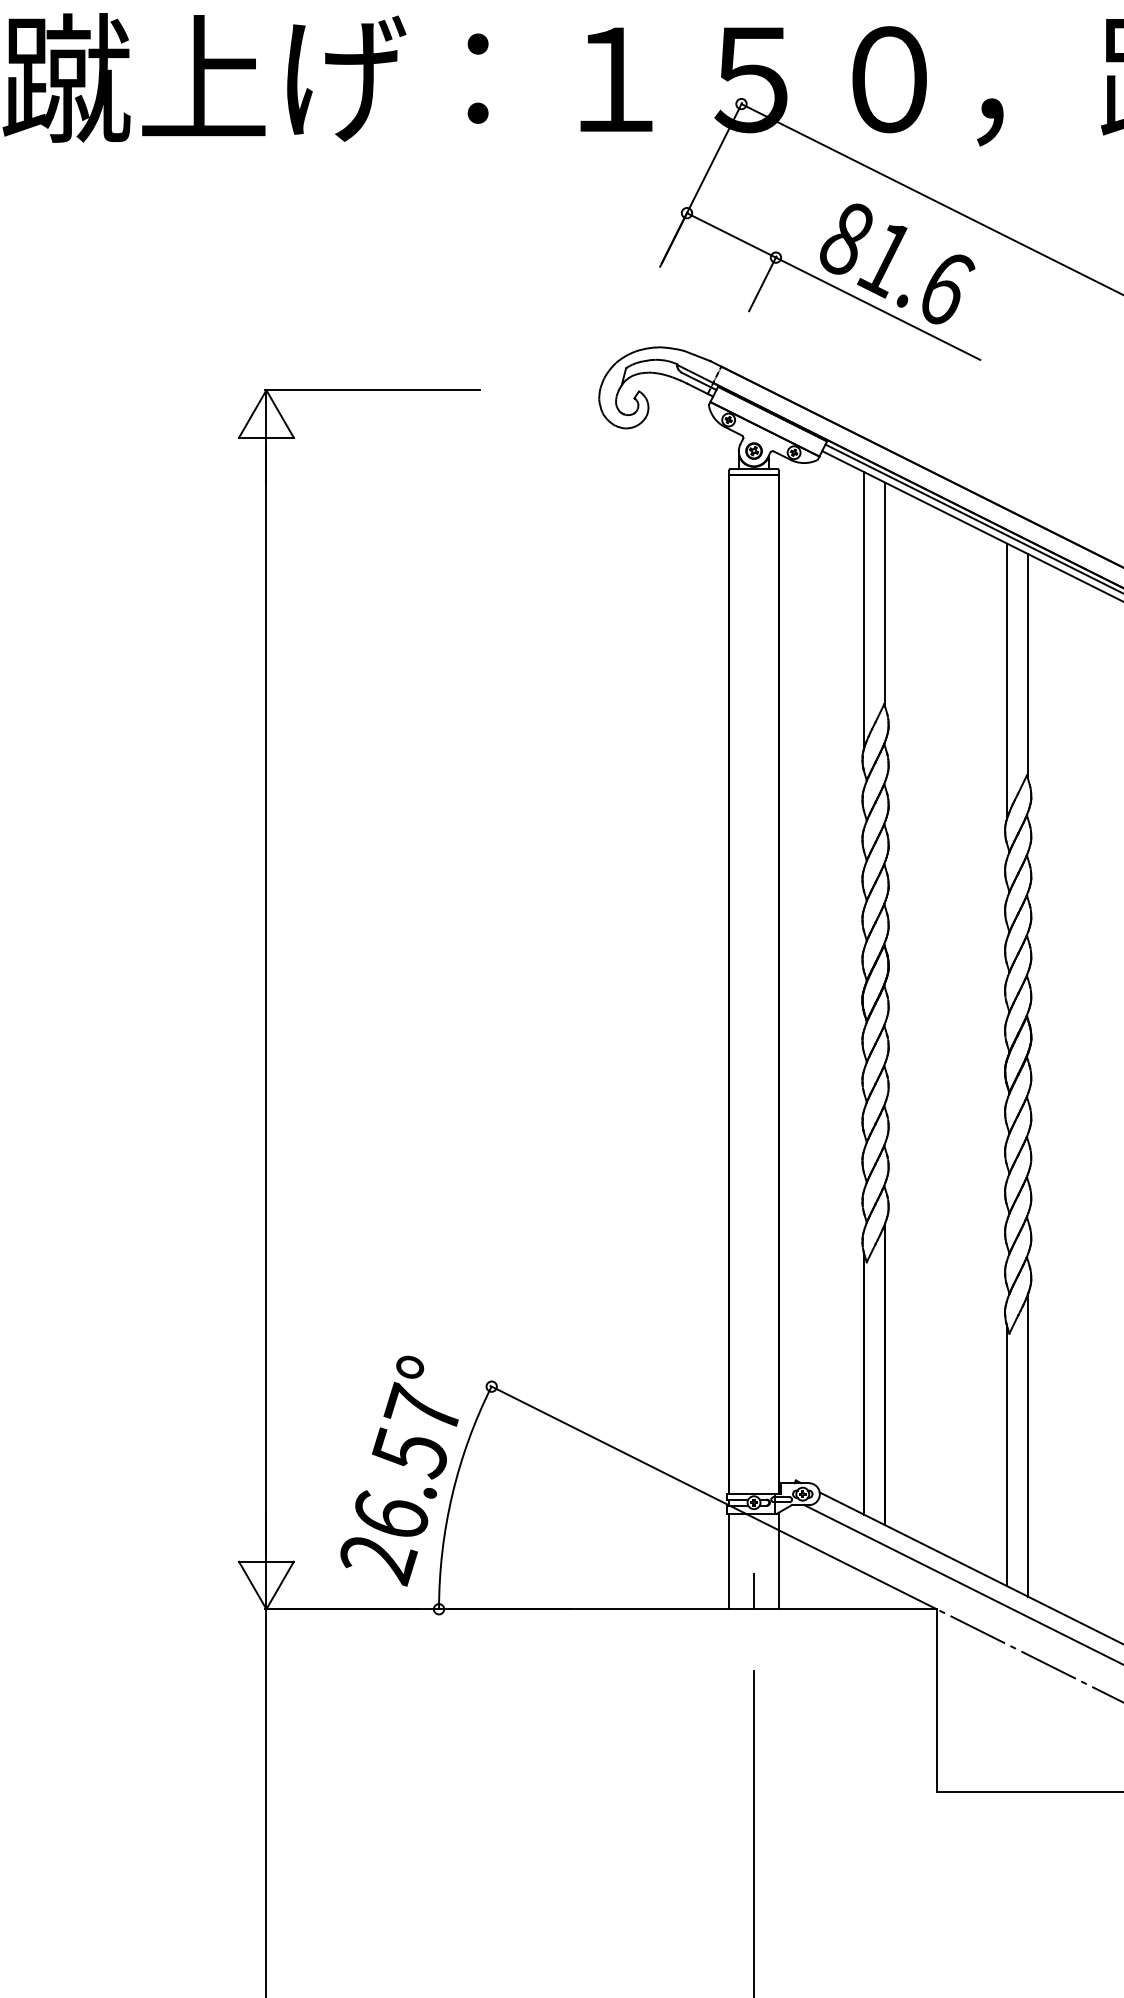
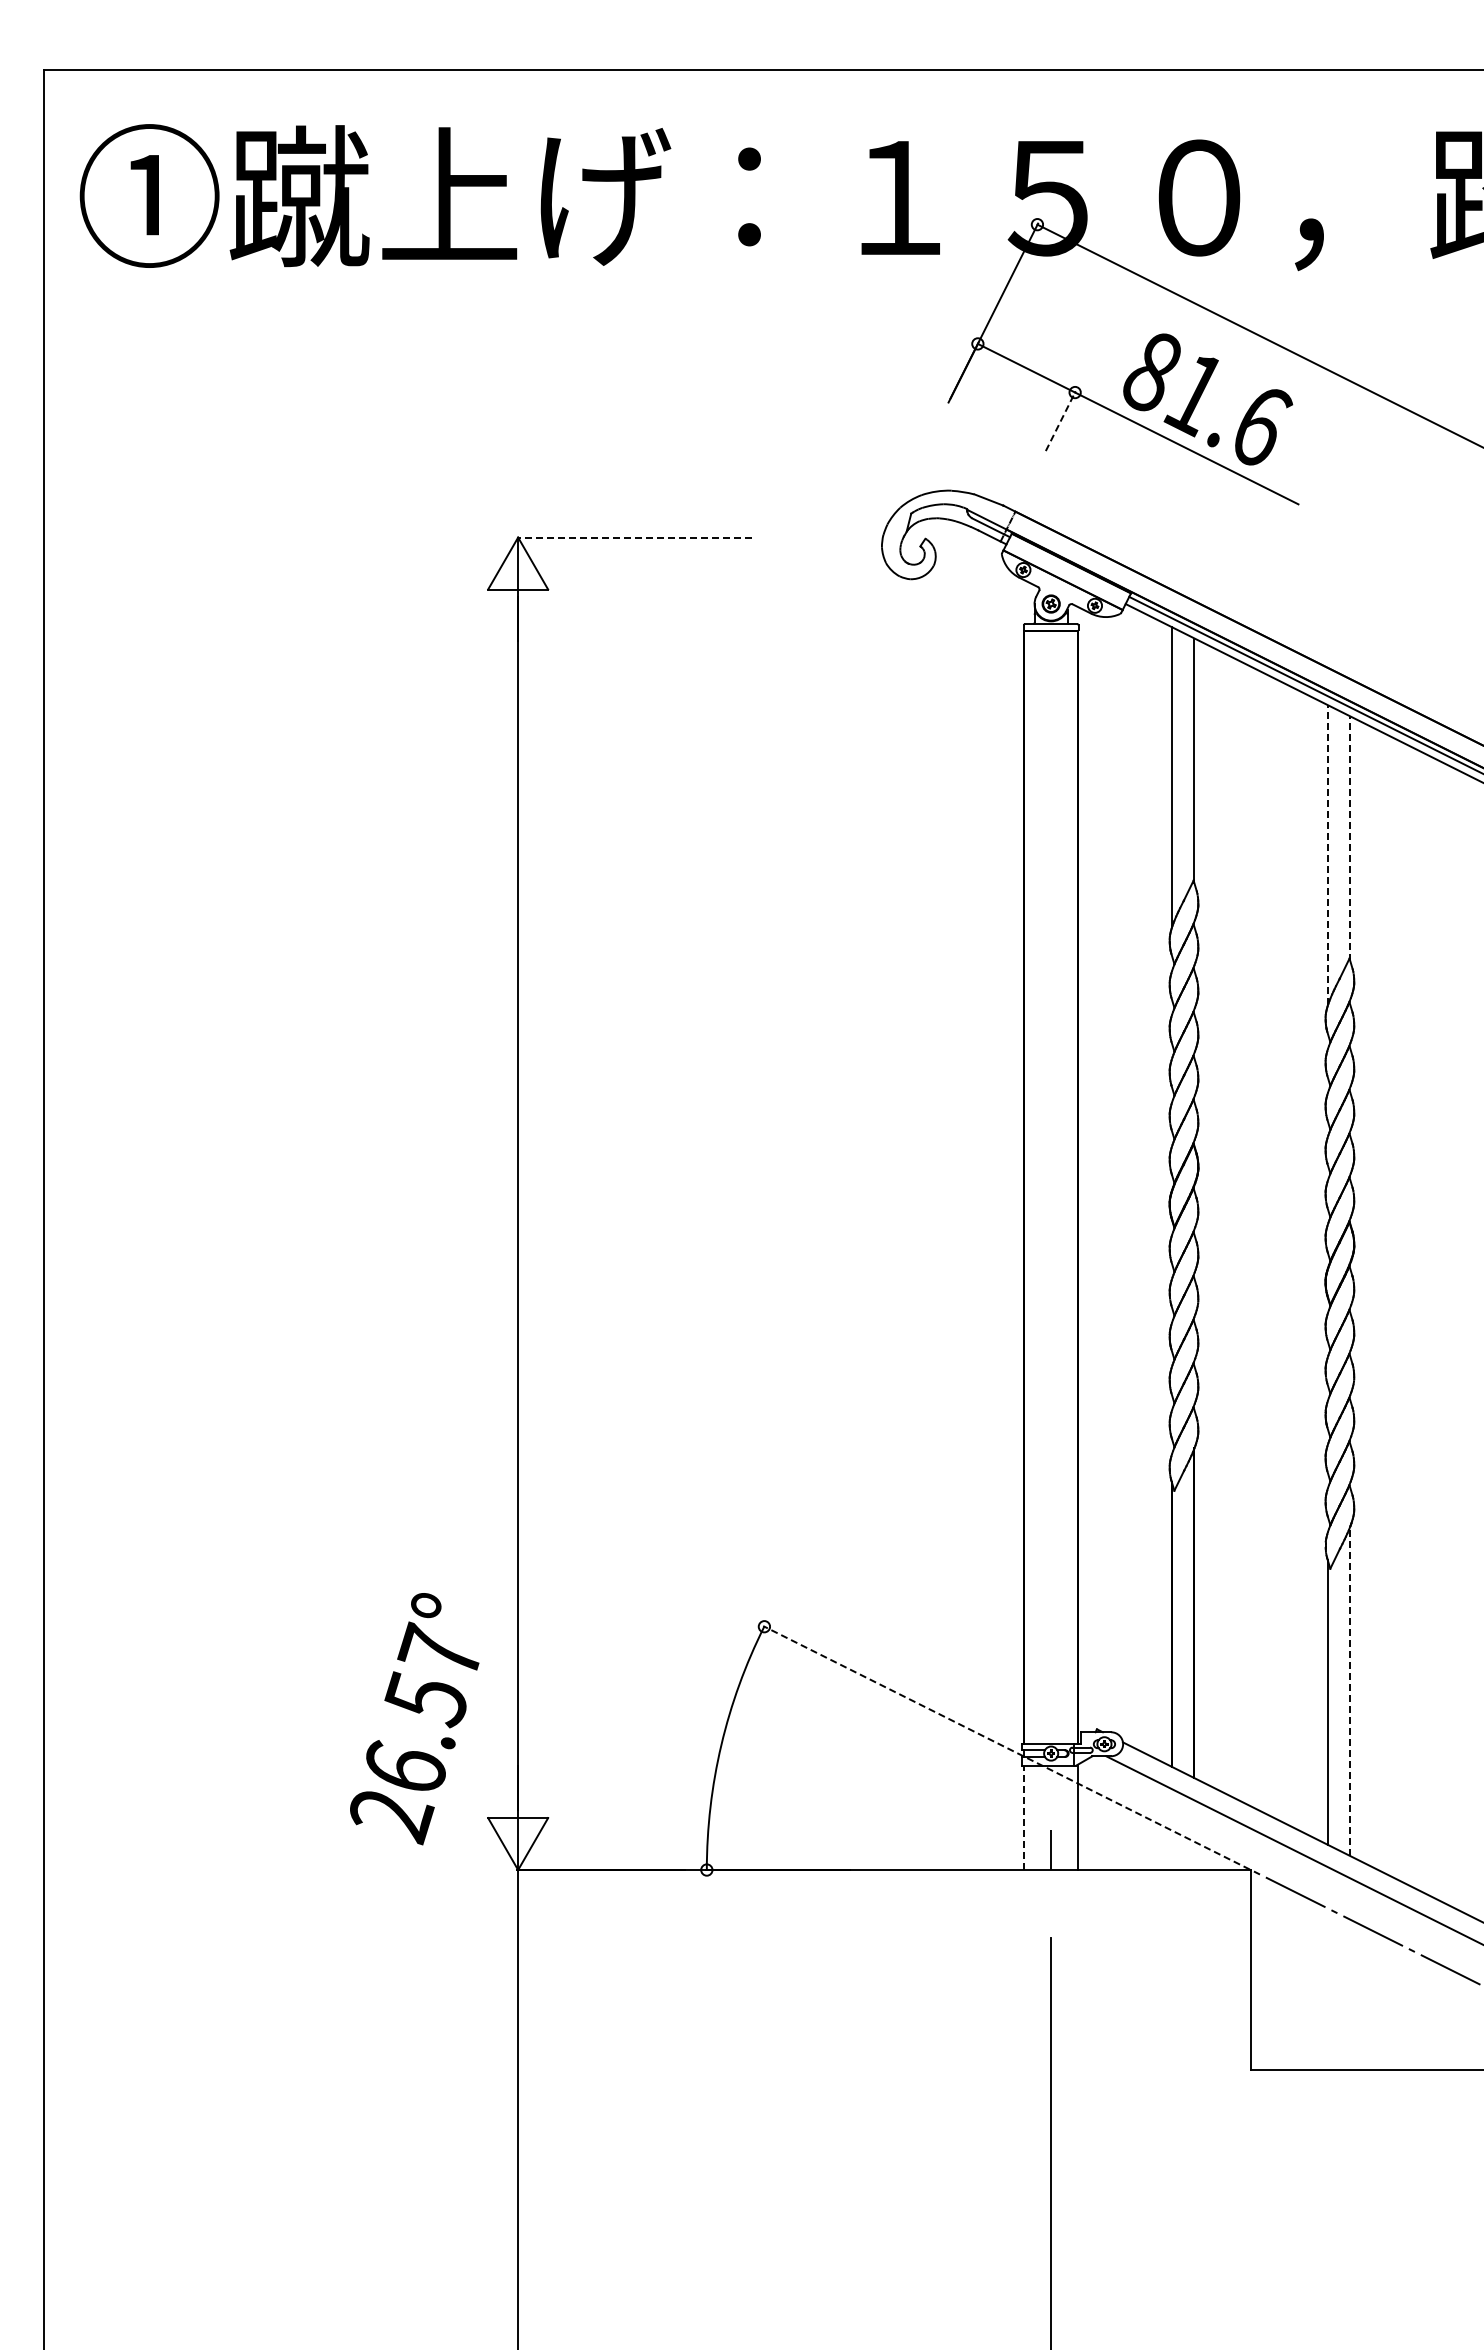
line: (762, 283) -> (1060, 420), solid -> dashed
line: (371, 390) -> (633, 537), solid -> dashed
line: (1027, 665) -> (1350, 838), solid -> dashed
line: (1006, 681) -> (1327, 855), solid -> dashed
line: (1027, 1445) -> (1350, 1691), solid -> dashed
text: (399, 1471) -> (414, 1719), moved
line: (713, 1497) -> (1006, 1747), solid -> dashed
line: (729, 1561) -> (1024, 1817), solid -> dashed

